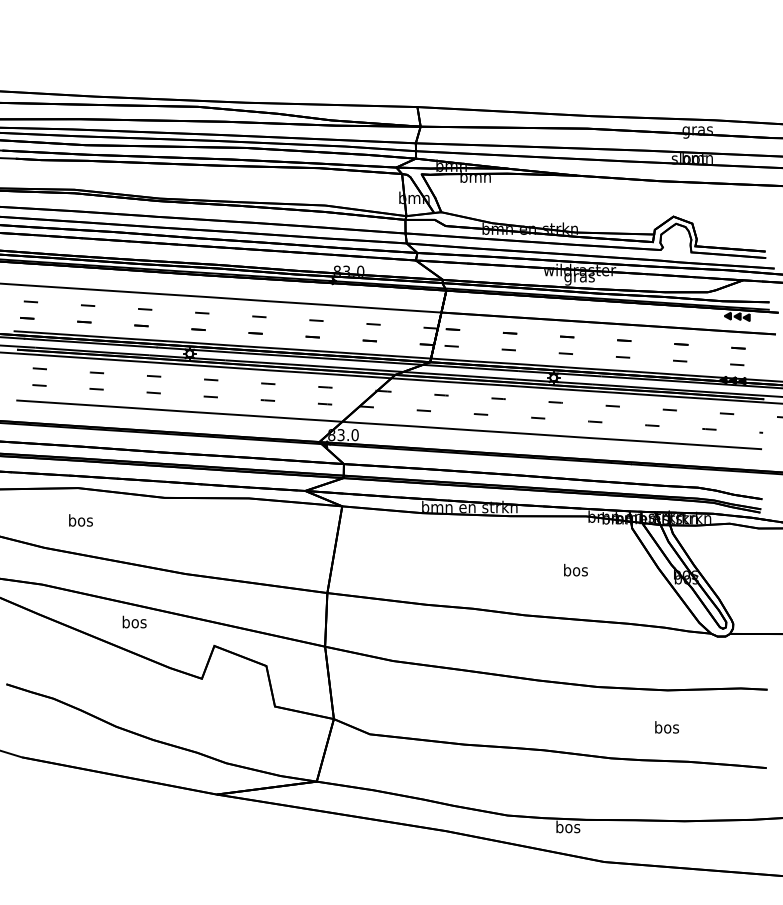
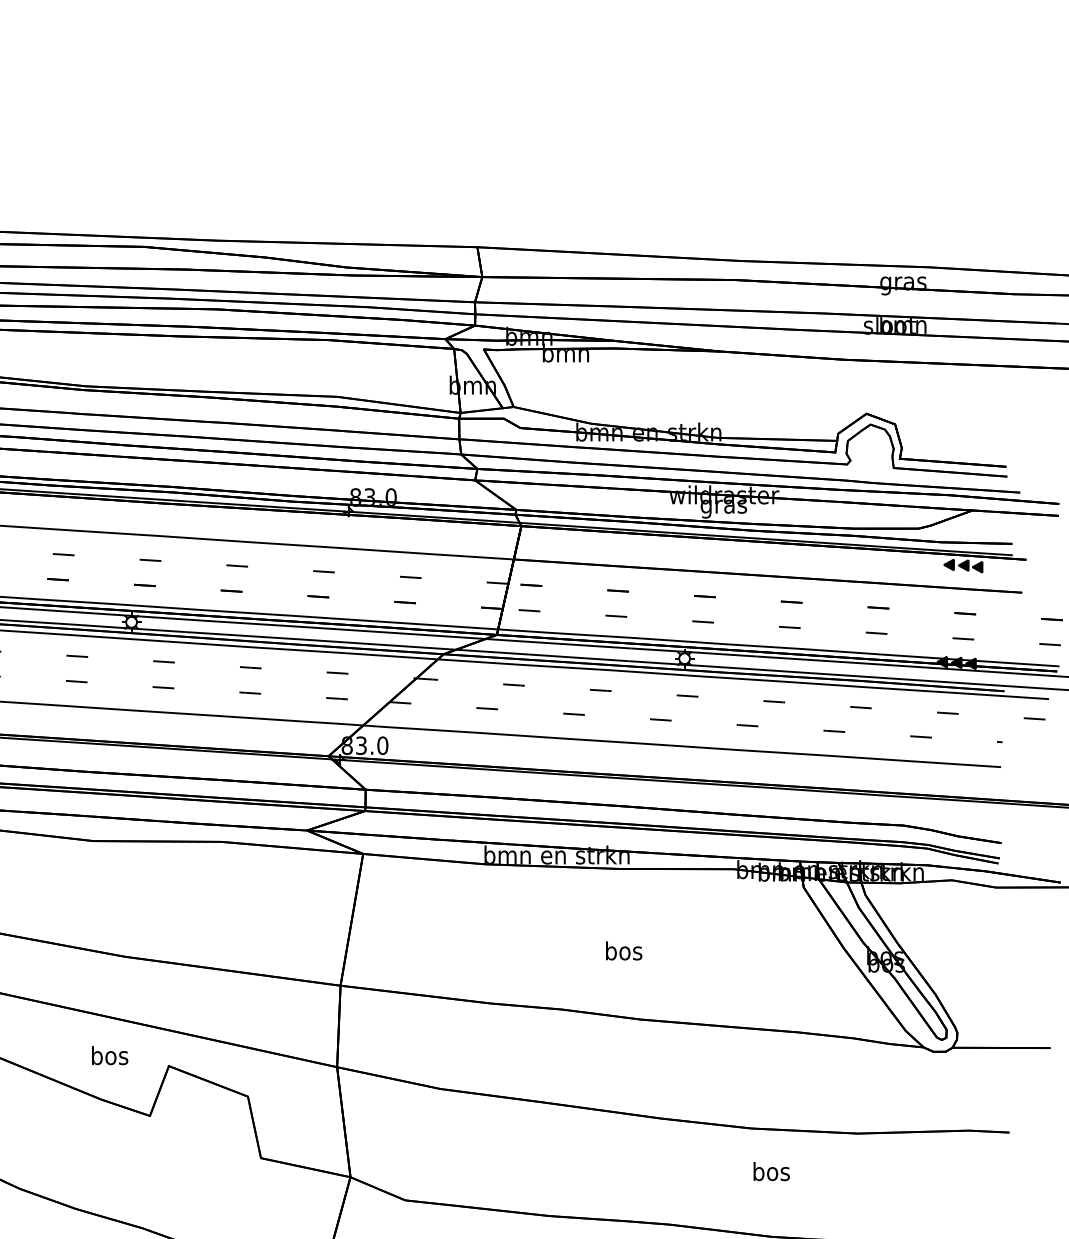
text: (575, 570) -> (623, 951), moved
text: (134, 621) -> (109, 1054), moved
text: (666, 727) -> (770, 1171), moved

